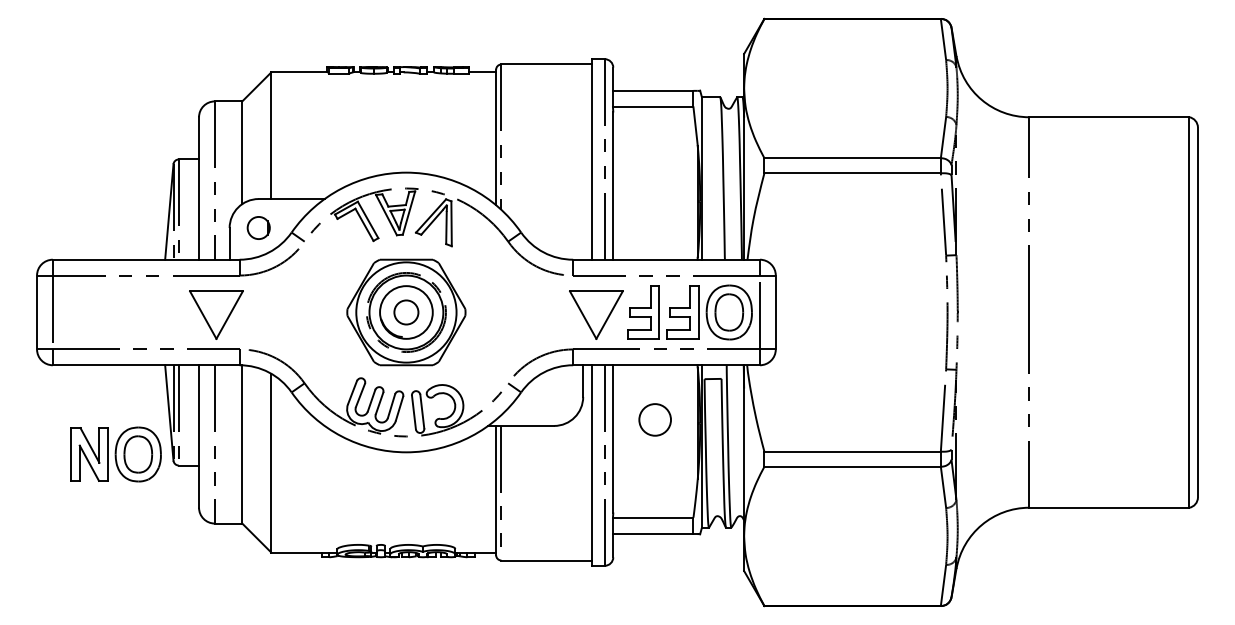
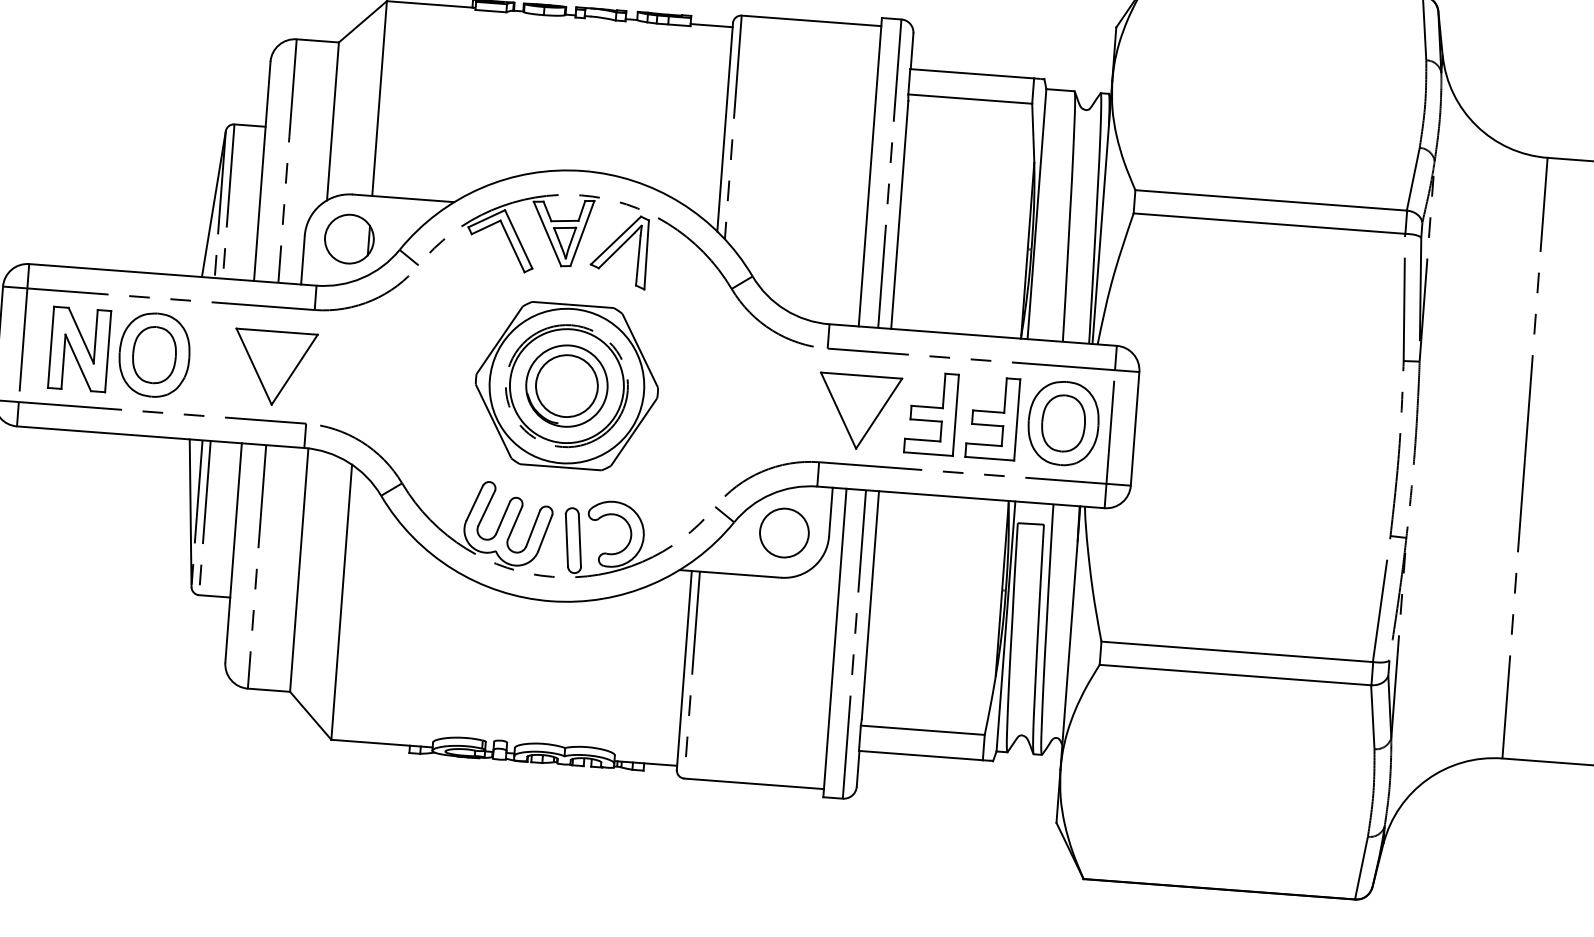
part: (258, 227) -> (349, 238), size x1.43
circle: (406, 312) -> (567, 386), size x1.67
circle: (654, 419) -> (783, 532), moved
part: (115, 454) -> (119, 352), moved

